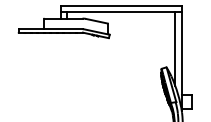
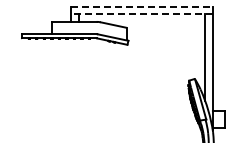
line: (120, 5) -> (141, 6), solid -> dashed
line: (120, 12) -> (141, 14), solid -> dashed

